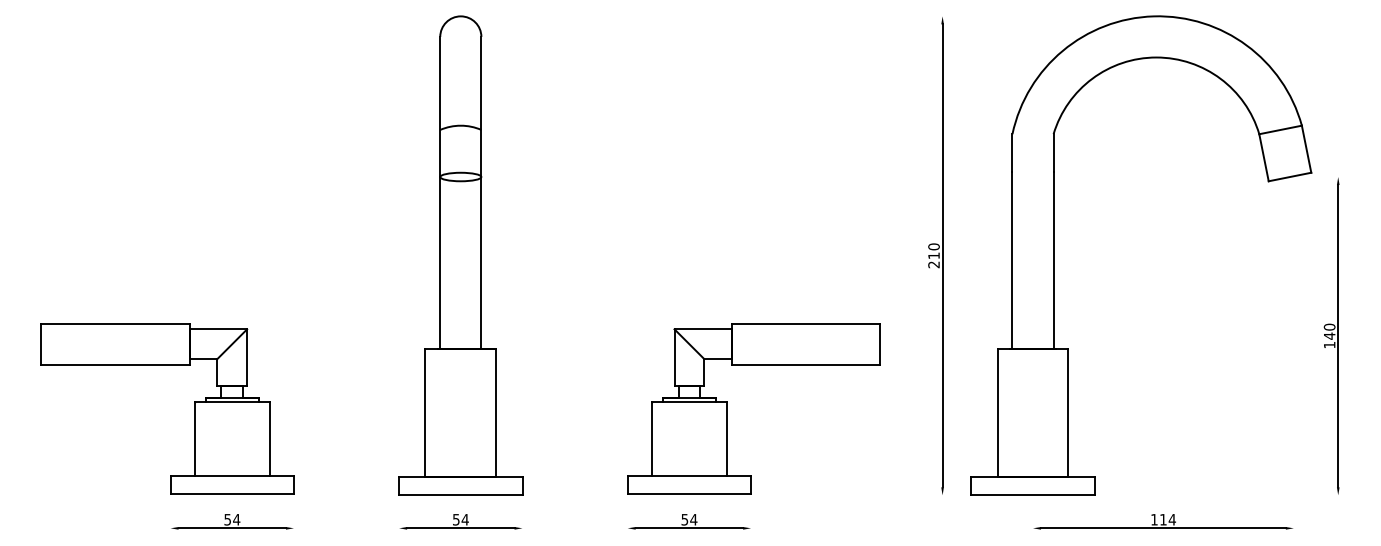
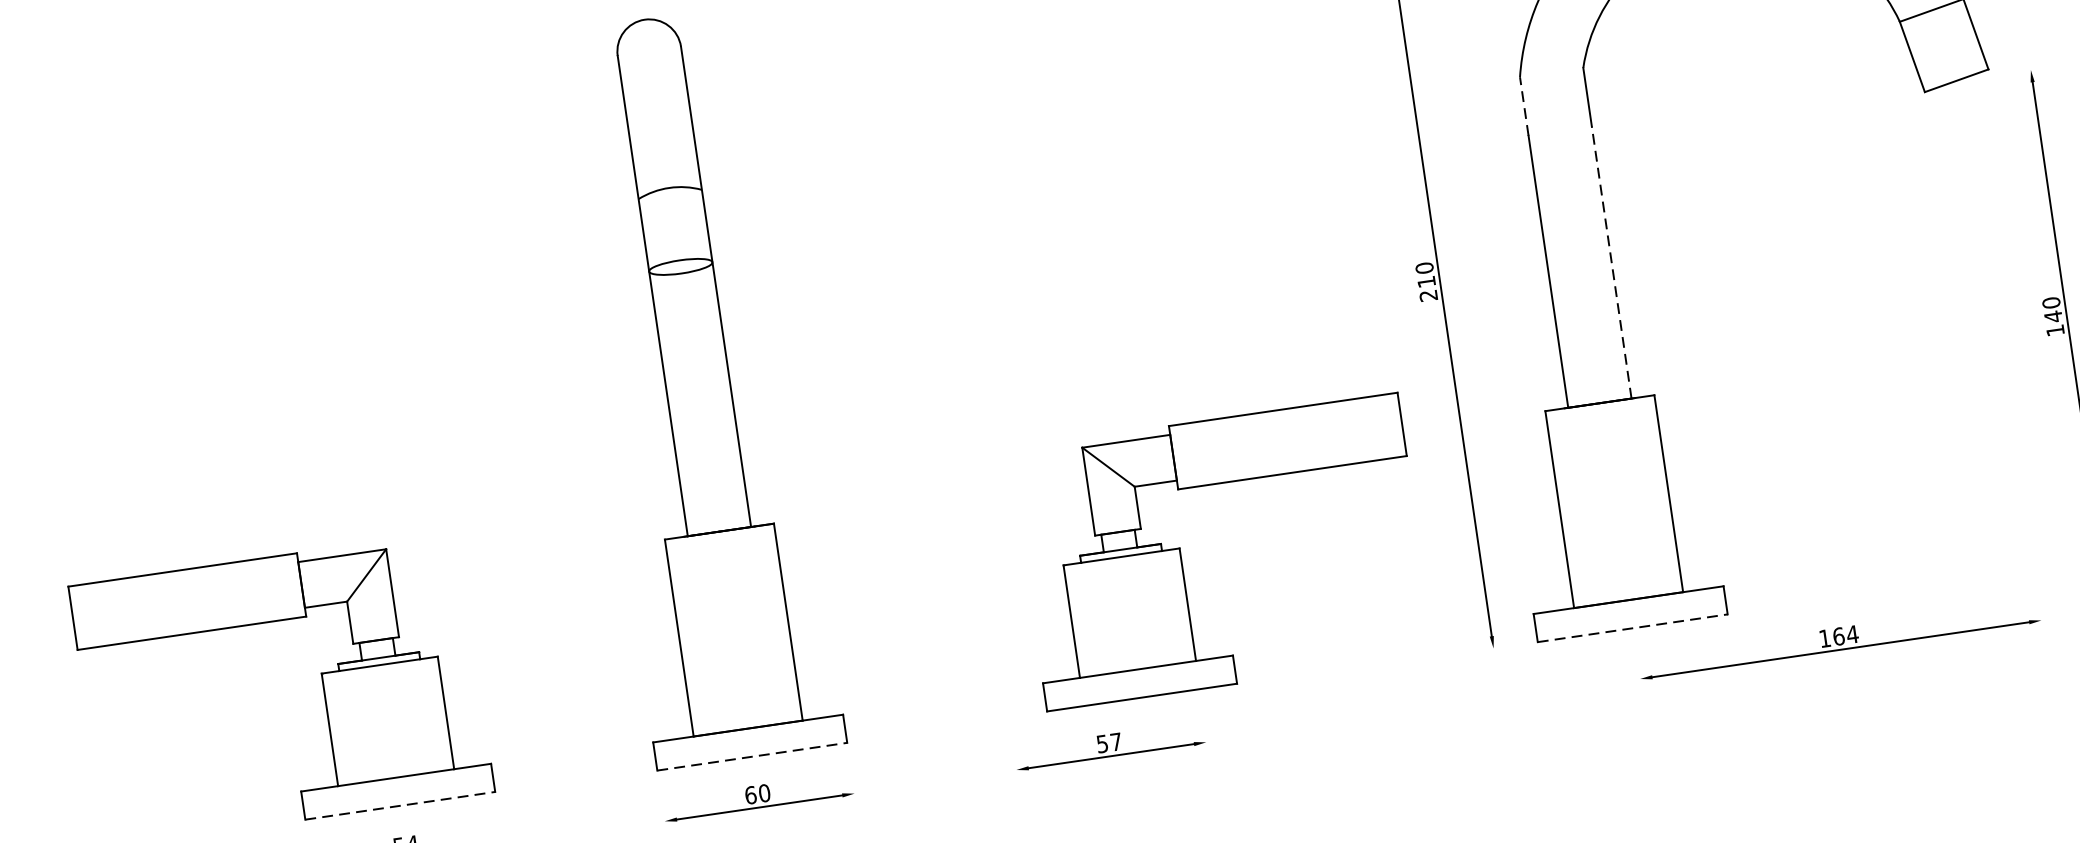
line: (1012, 152) -> (1524, 105), solid -> dashed
line: (1053, 260) -> (1611, 262), solid -> dashed
part: (727, 408) -> (1181, 557), moved
line: (232, 493) -> (400, 805), solid -> dashed
line: (460, 495) -> (751, 757), solid -> dashed
line: (1033, 495) -> (1633, 628), solid -> dashed
text: (460, 519) -> (757, 793), 54 -> 60
text: (693, 519) -> (1115, 741), 54 -> 57
text: (1163, 519) -> (1838, 636), 114 -> 164

